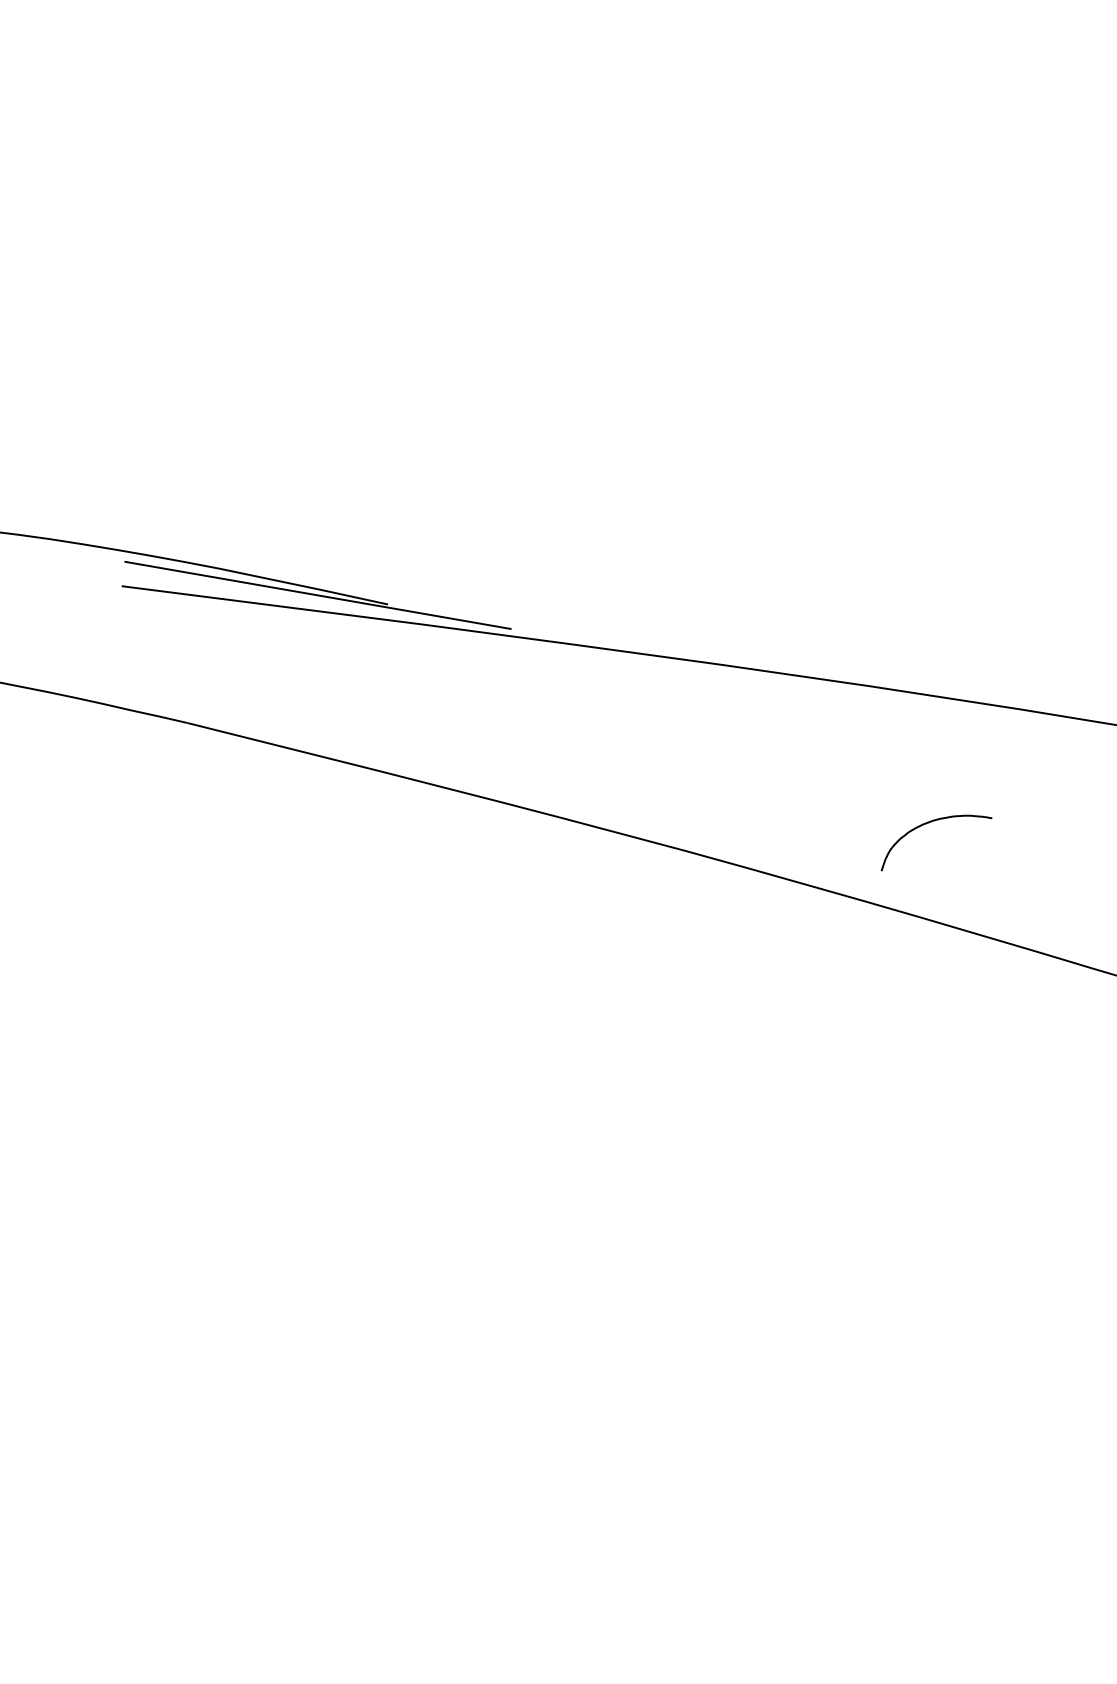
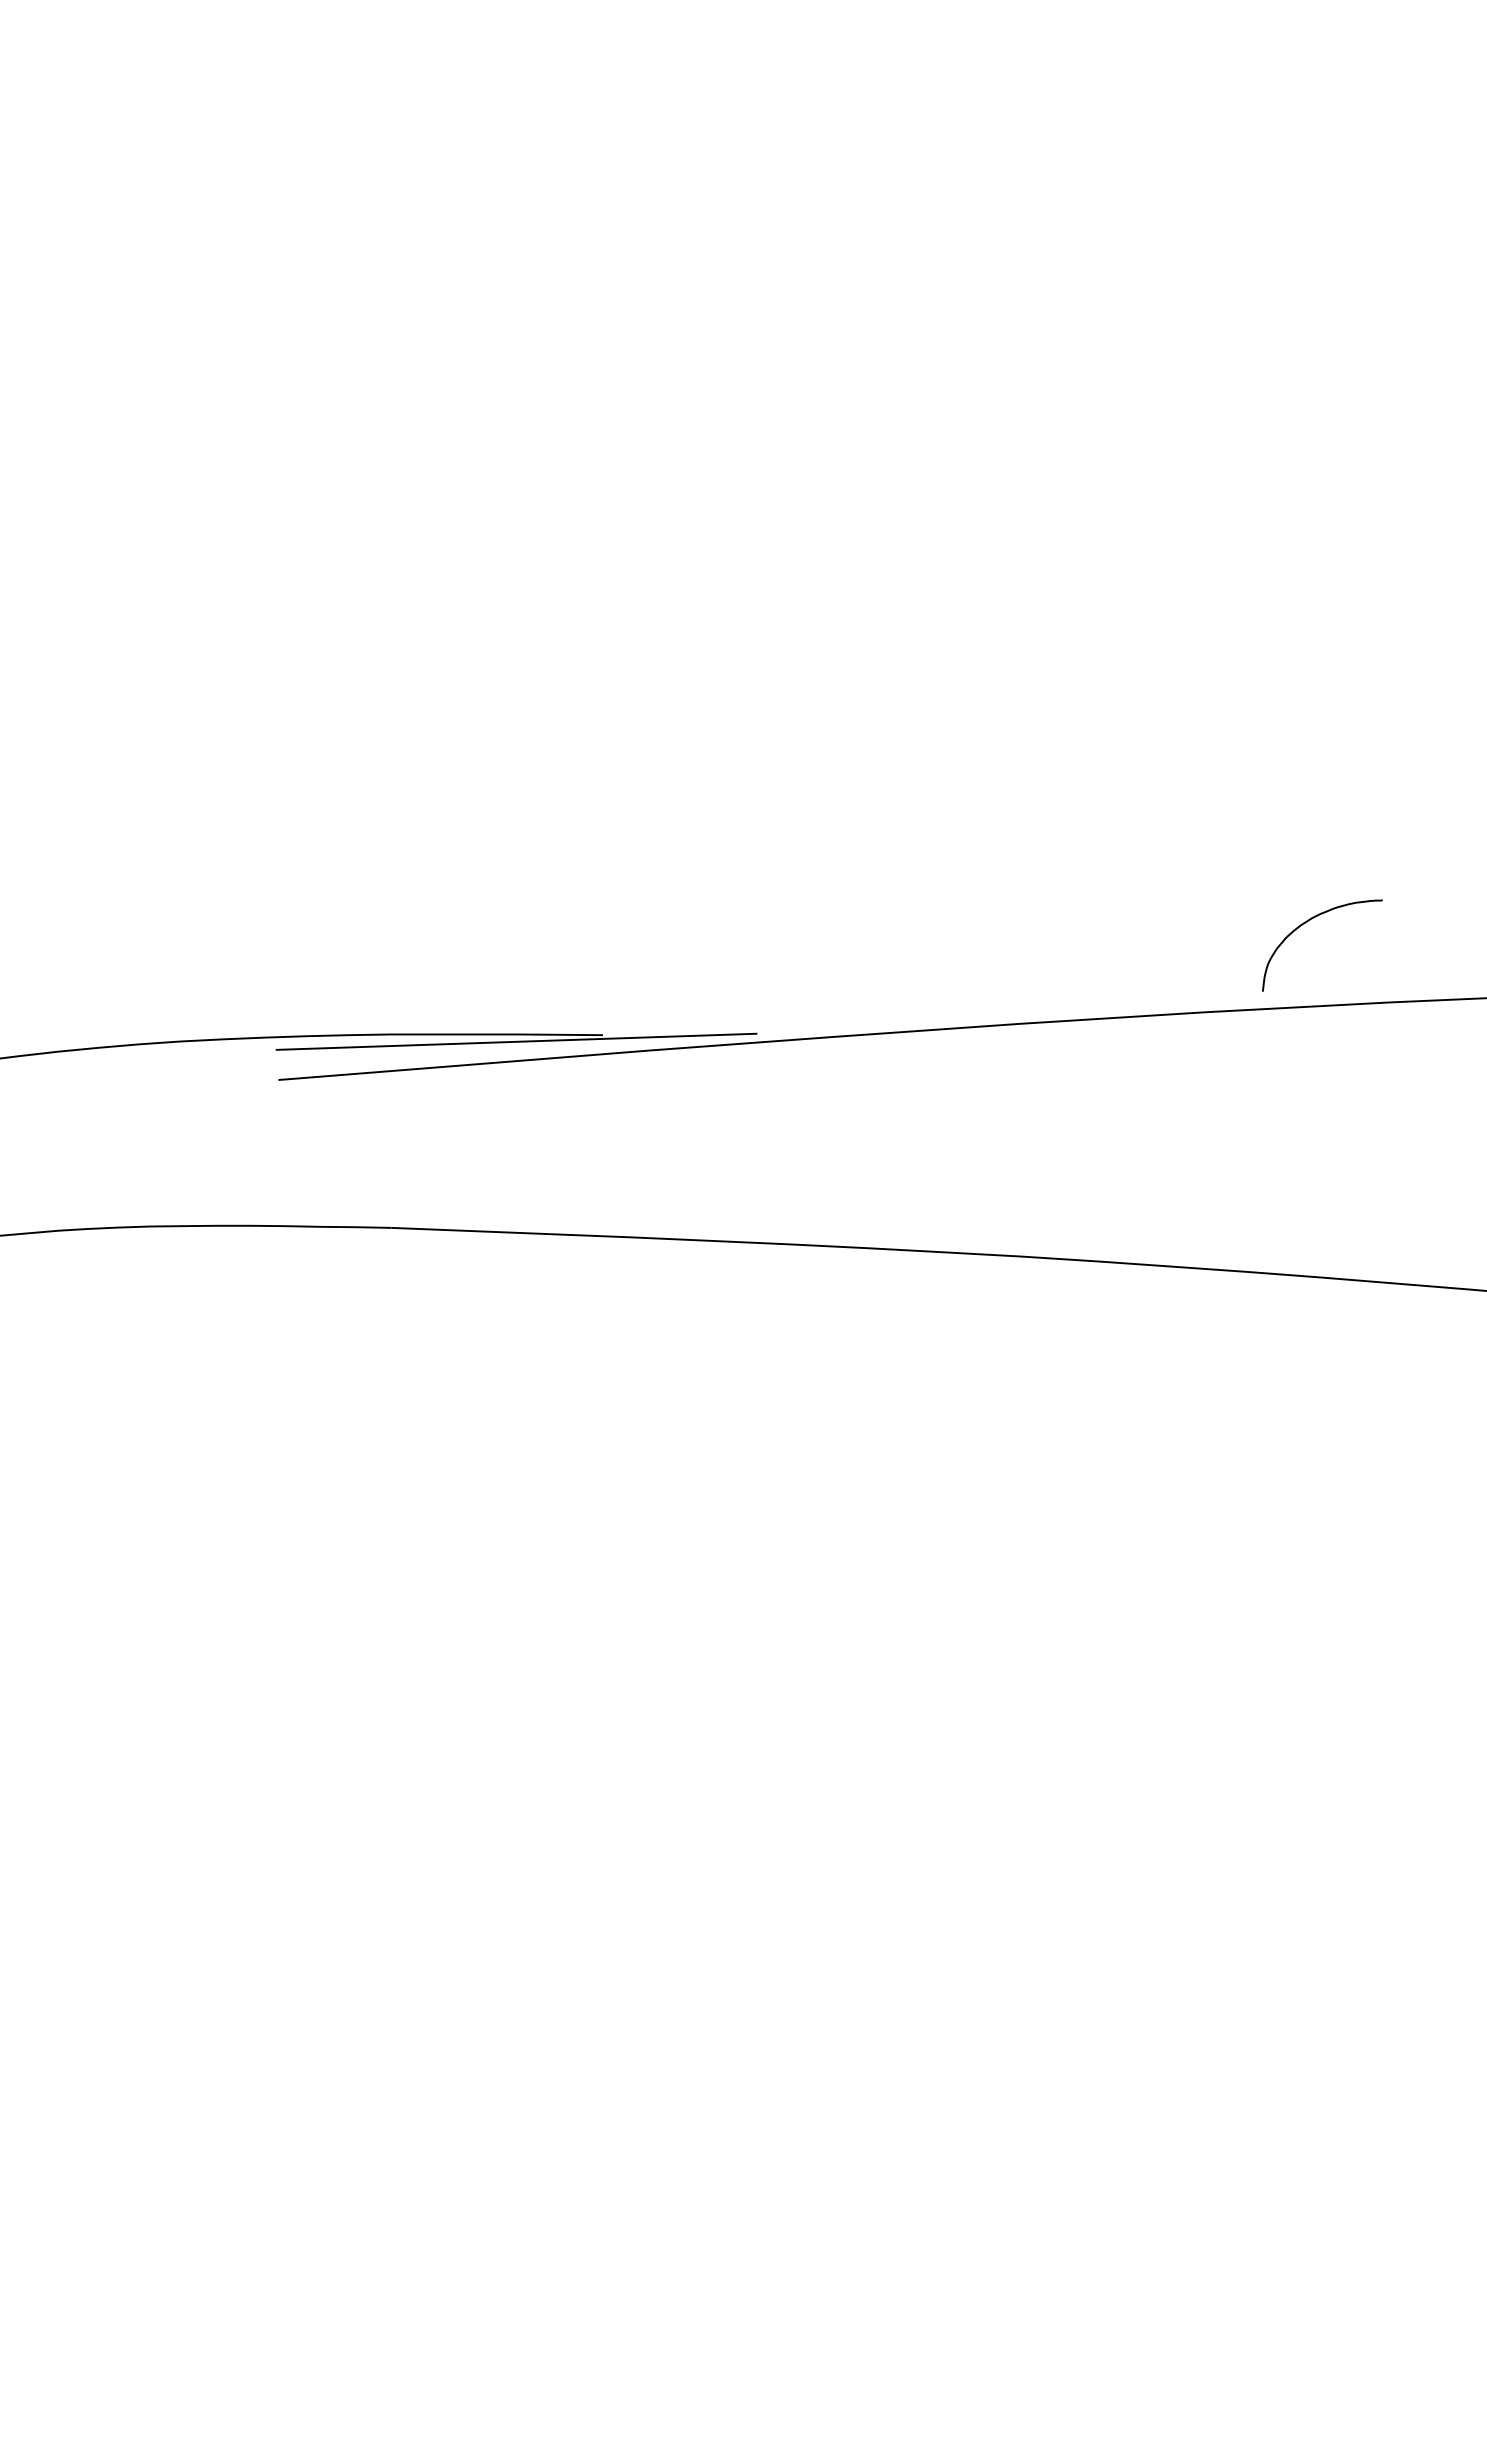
curve: (928, 823) -> (1307, 922), moved

